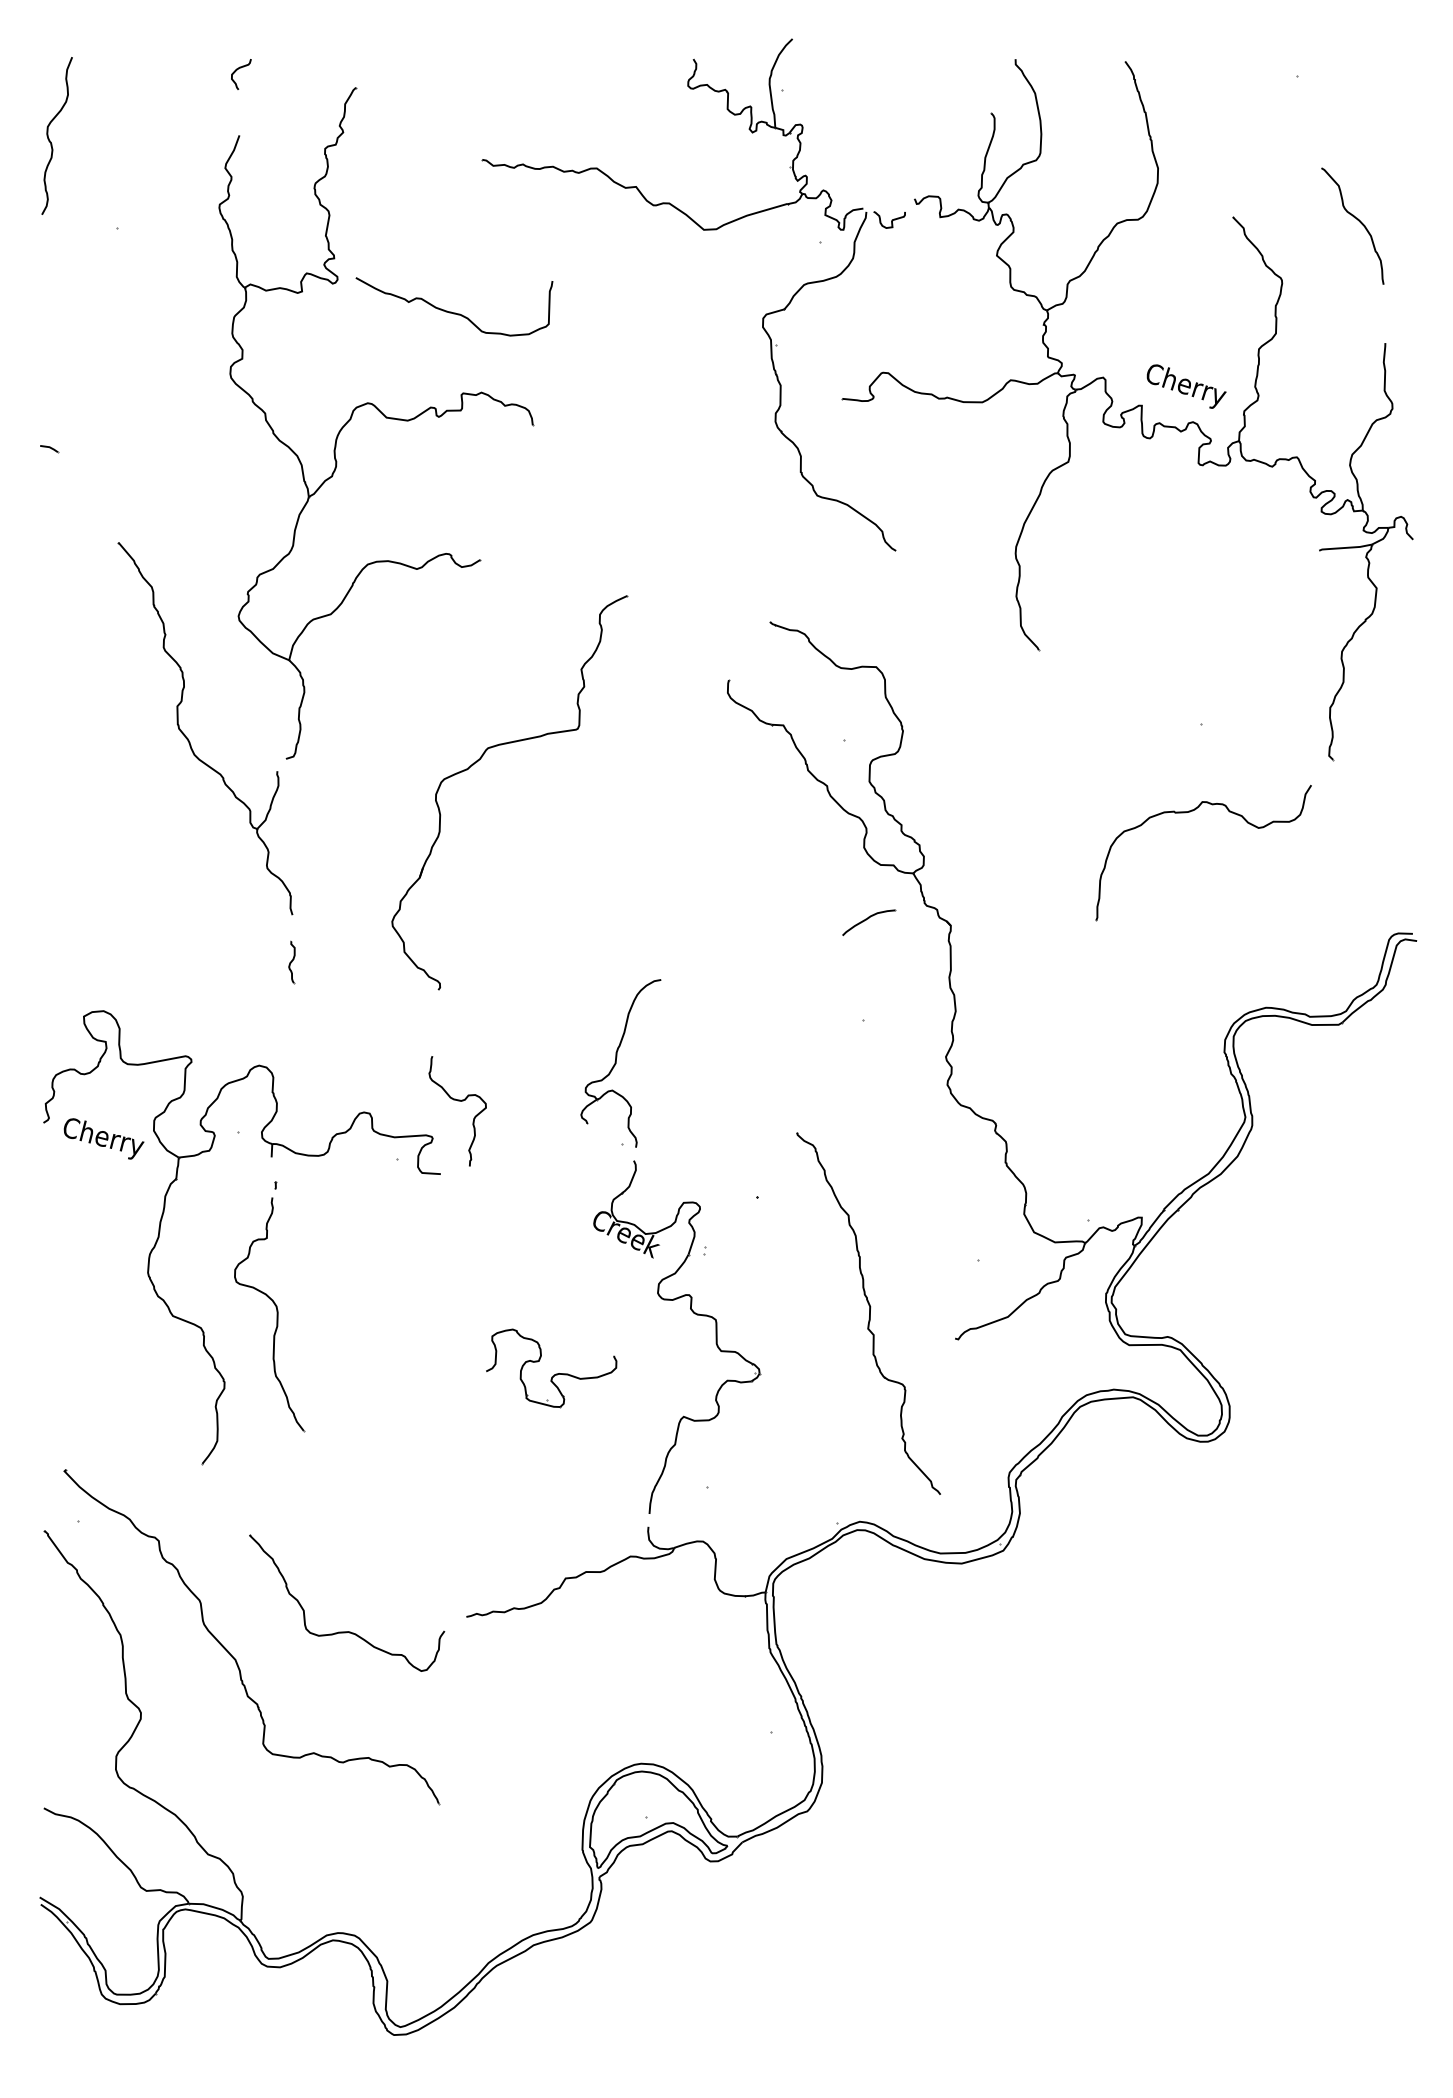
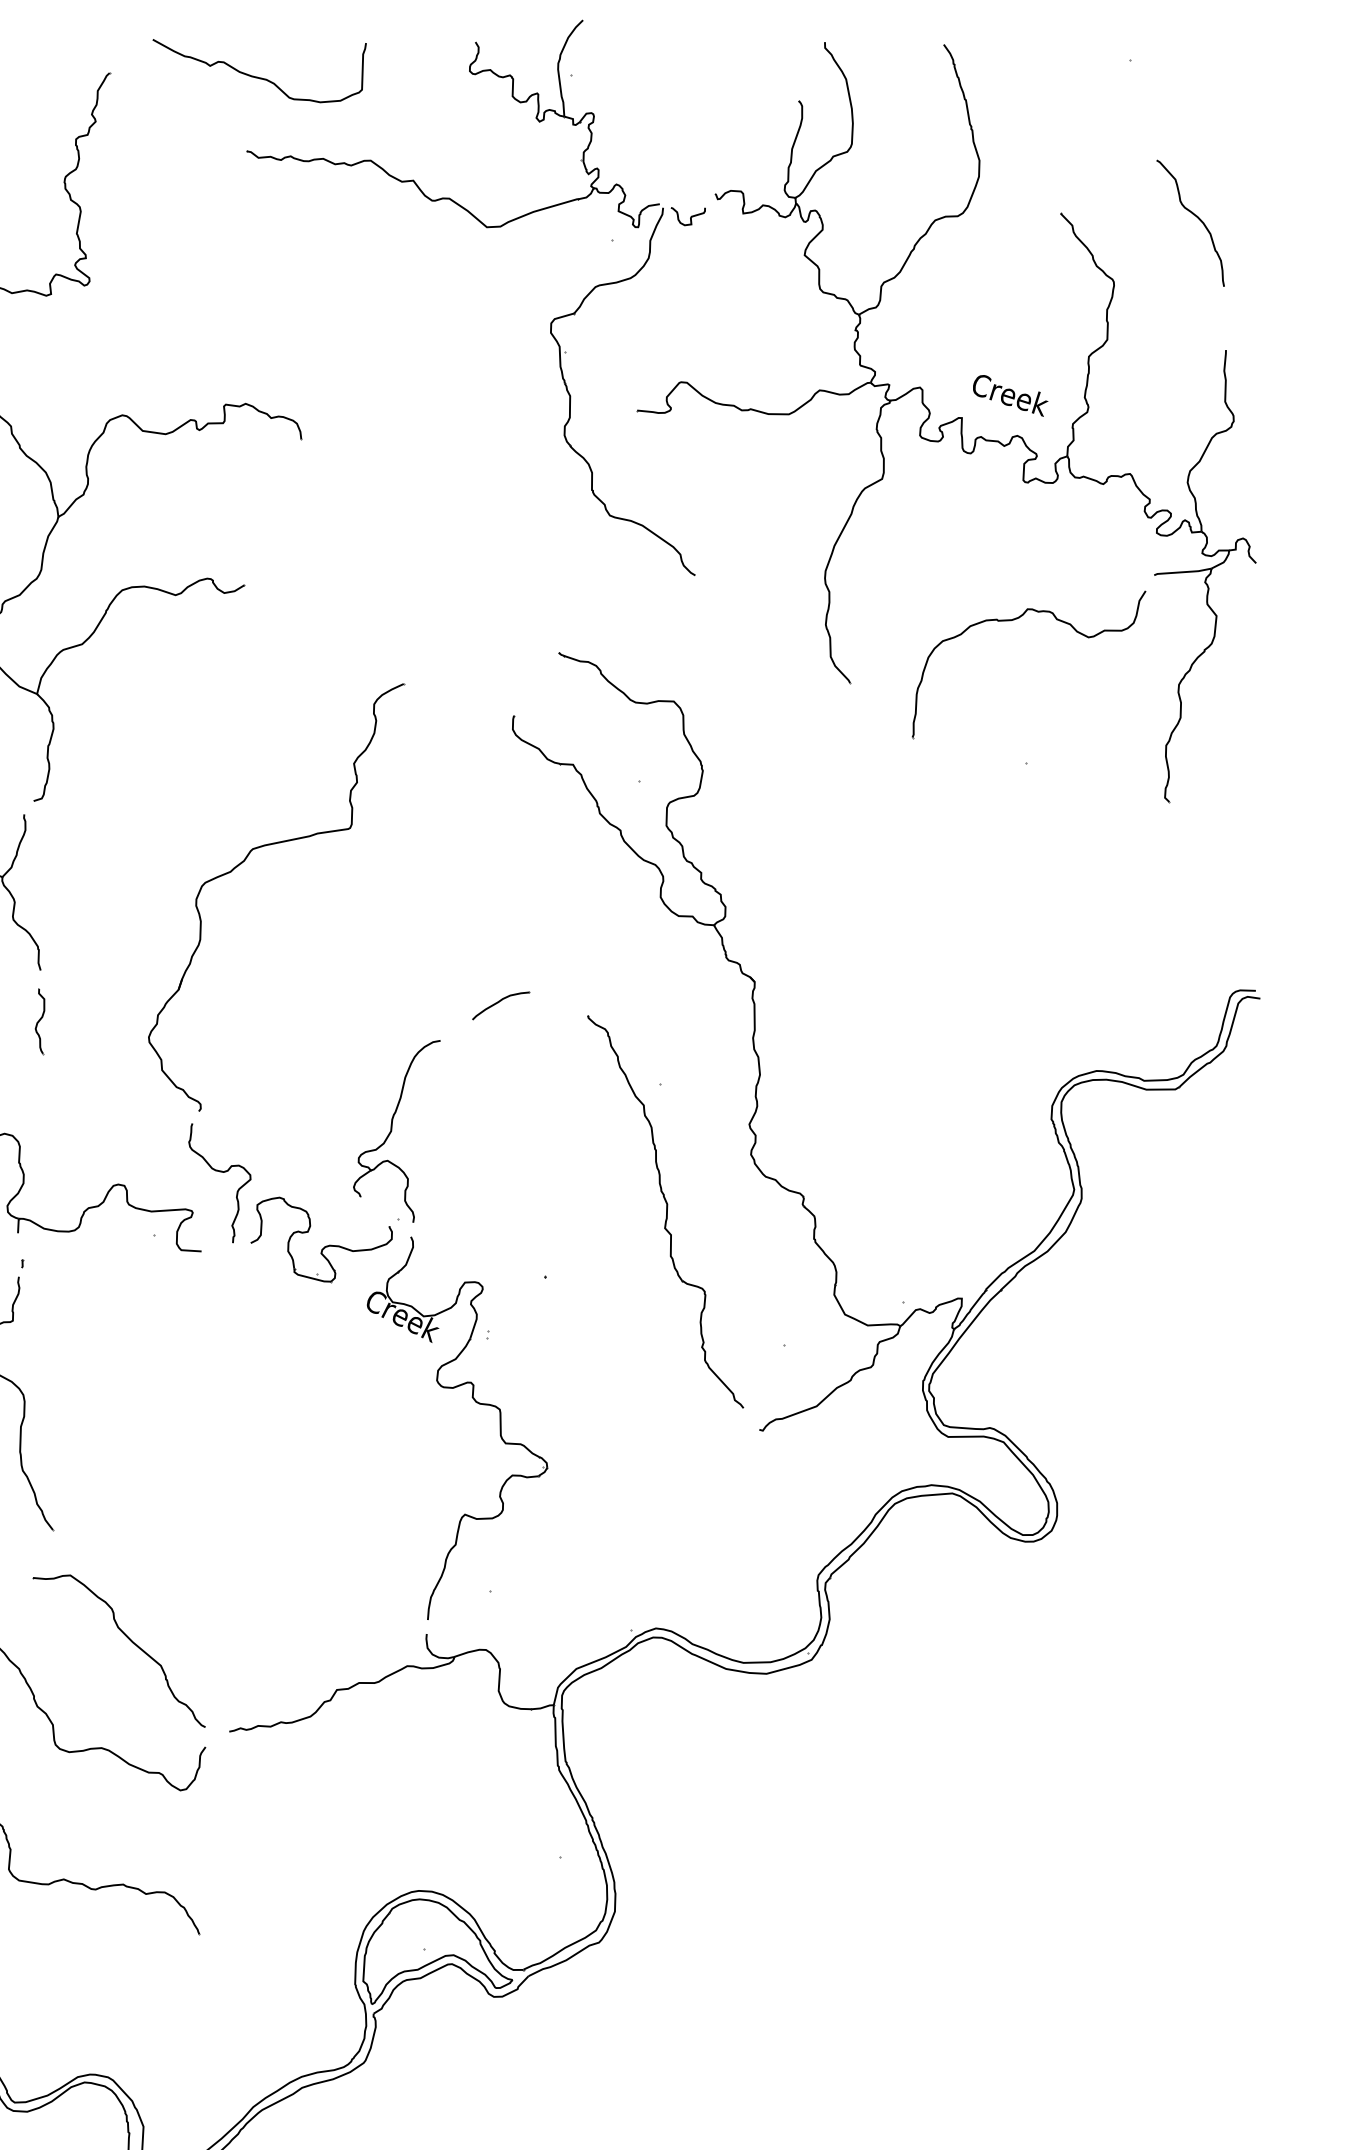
curve: (451, 311) -> (256, 76), moved
text: (1186, 386) -> (1010, 397), Cherry -> Creek
part: (478, 761) -> (242, 863), moved
part: (1190, 812) -> (1014, 620), moved
part: (869, 922) -> (501, 1005), moved
part: (291, 962) -> (39, 1021), size x1.43
part: (868, 1313) -> (665, 1211), moved
part: (554, 1374) -> (324, 1246), moved
part: (374, 1532) -> (129, 1640), added

